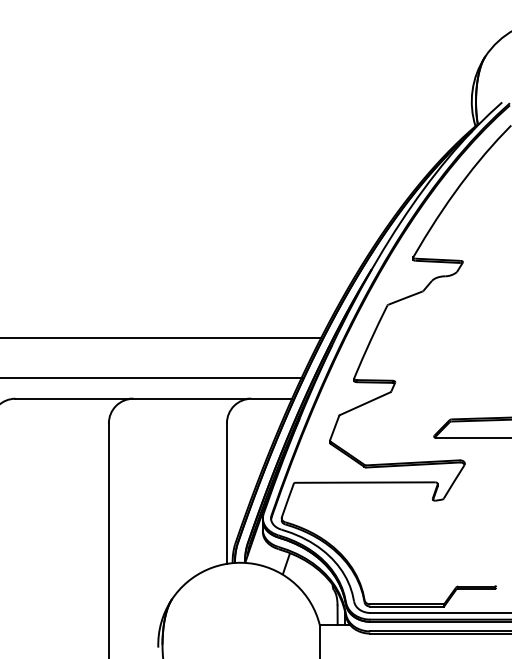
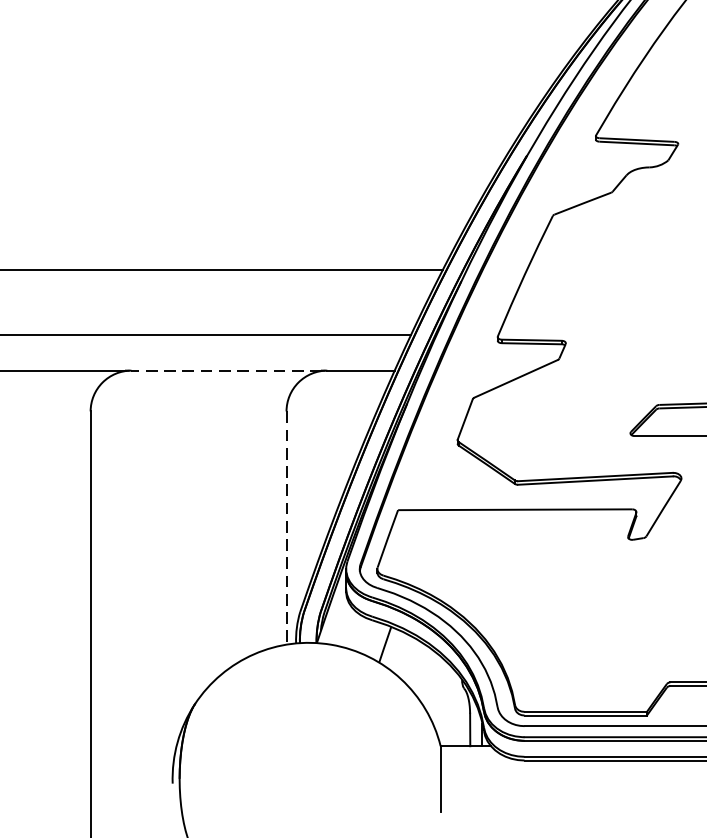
line: (190, 398) -> (226, 370), solid -> dashed
line: (226, 494) -> (285, 529), solid -> dashed

